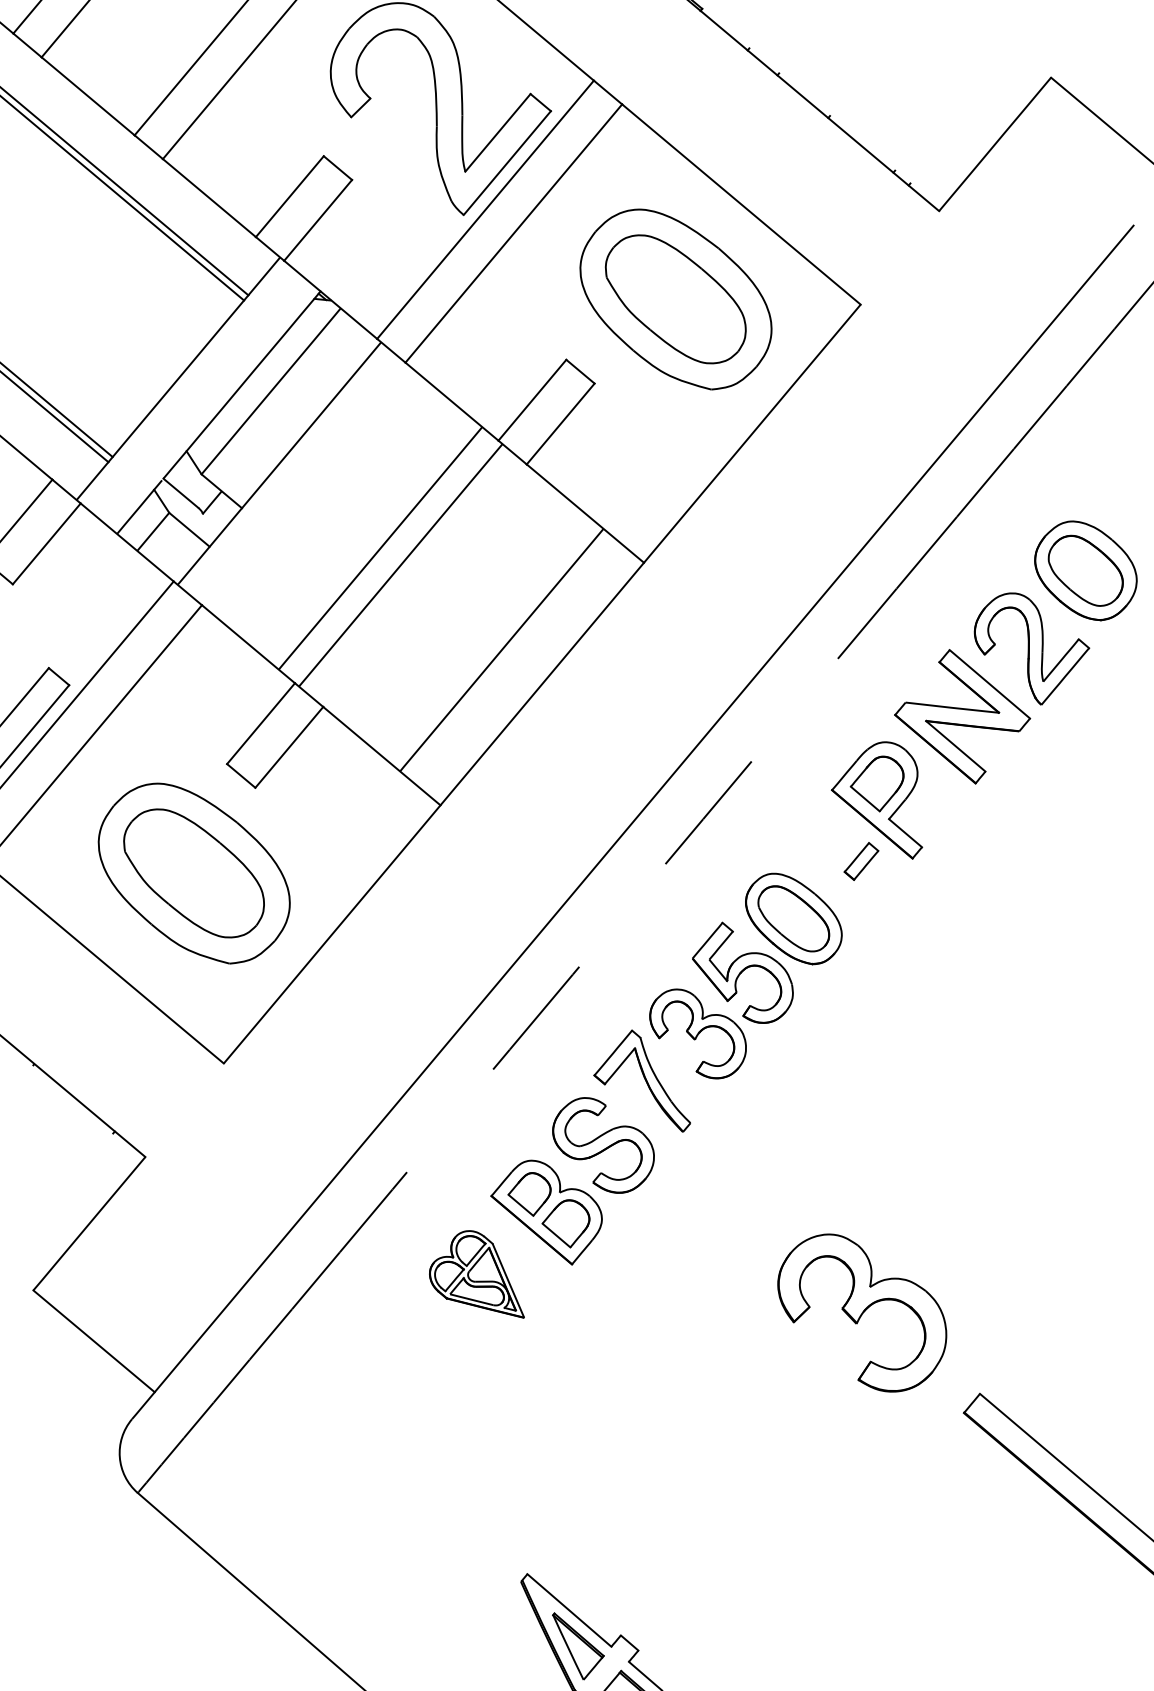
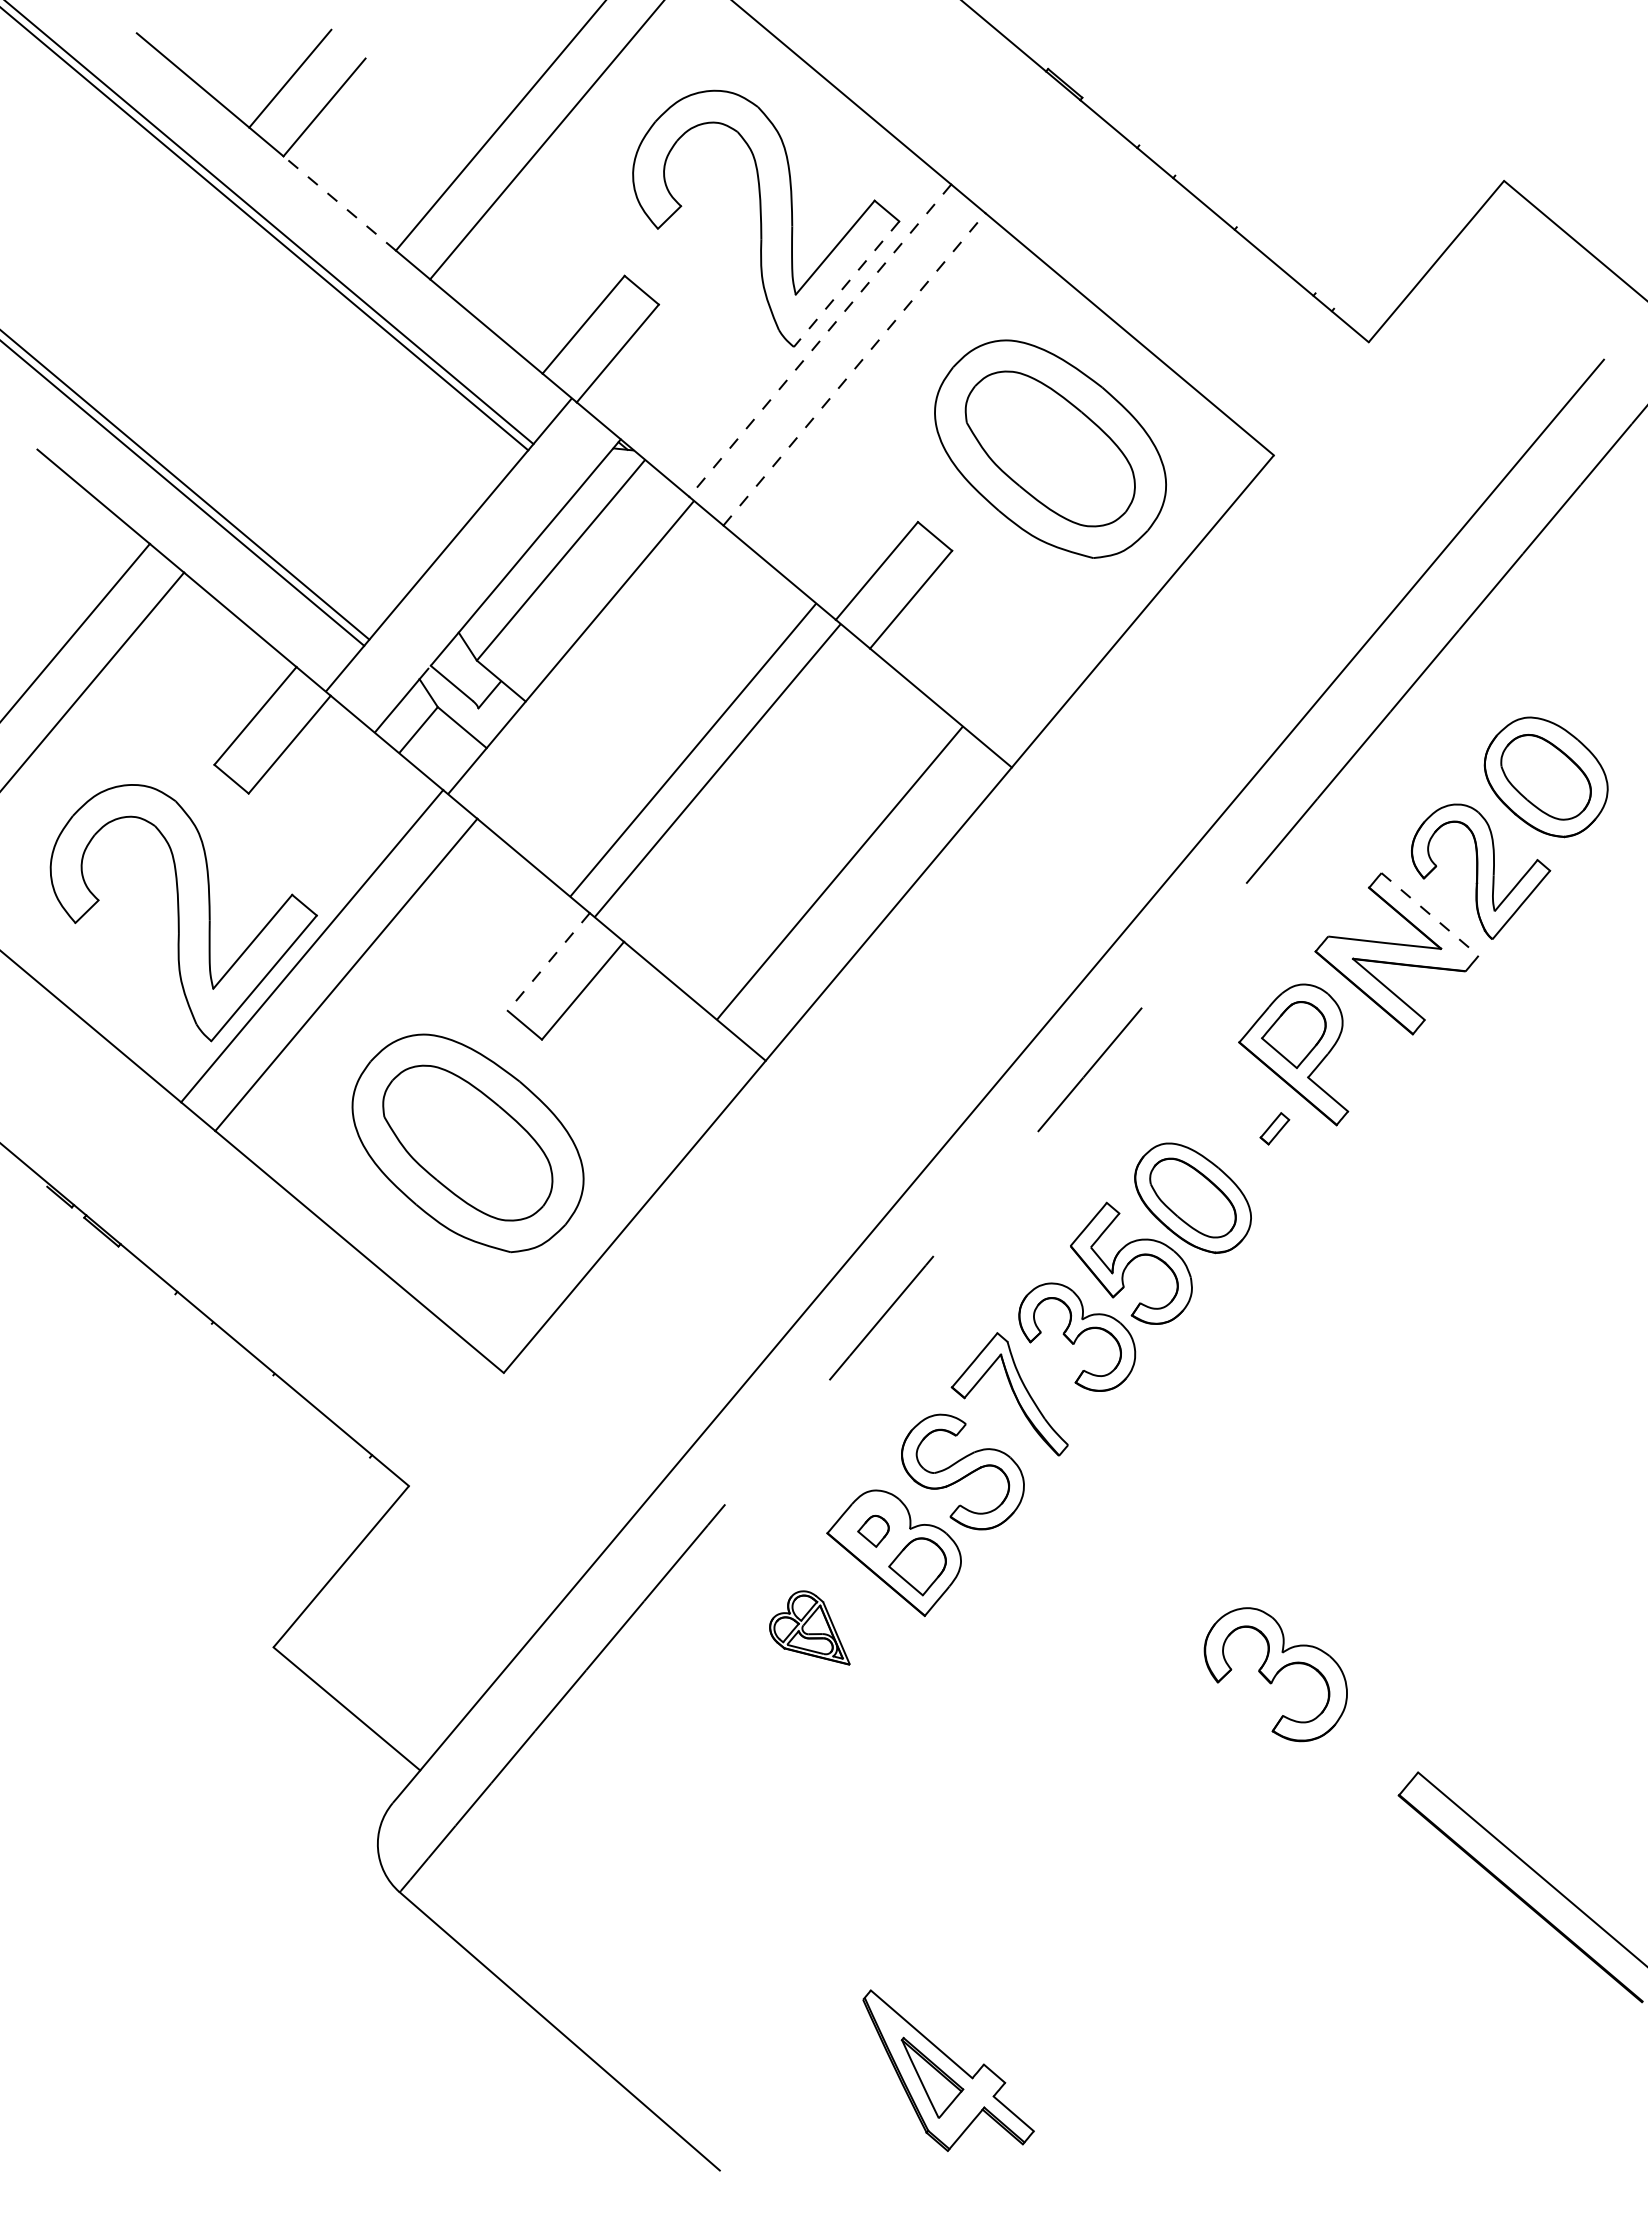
line: (87, 96) -> (339, 203), solid -> dashed
line: (507, 163) -> (846, 284), solid -> dashed
line: (485, 209) -> (820, 340), solid -> dashed
line: (513, 233) -> (854, 369), solid -> dashed
line: (990, 684) -> (1430, 914), solid -> dashed
line: (260, 724) -> (548, 962), solid -> dashed
part: (861, 861) -> (1274, 1128), size x0.7
part: (529, 1194) -> (873, 1531), size x0.6
part: (476, 1273) -> (809, 1627), size x0.7
part: (862, 1312) -> (1275, 1674), size x0.7

